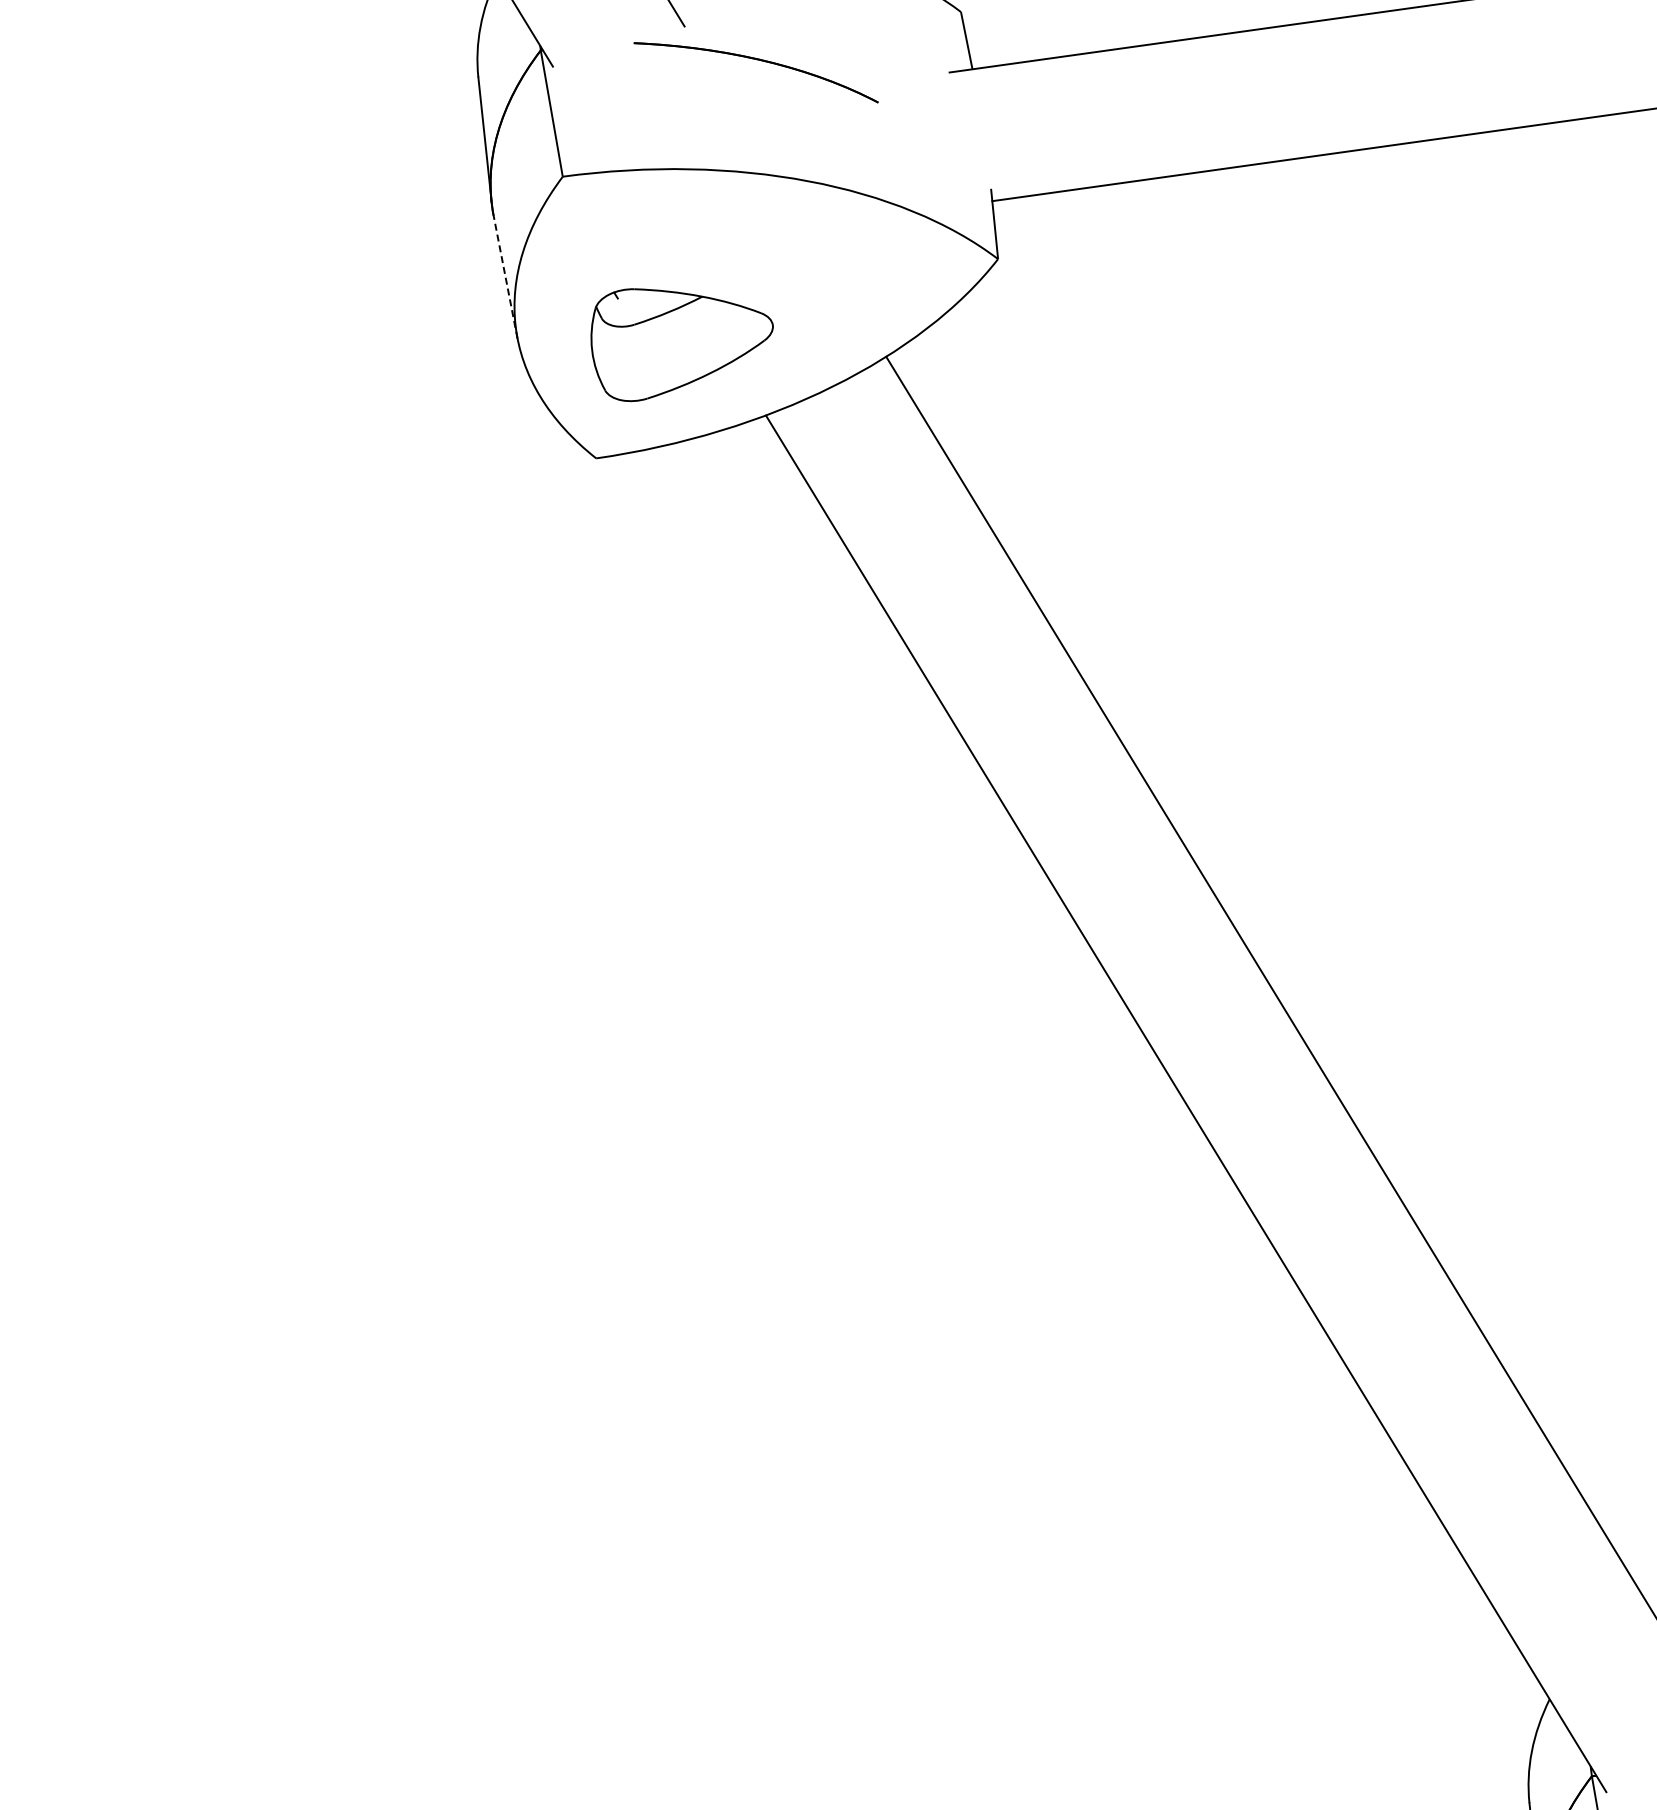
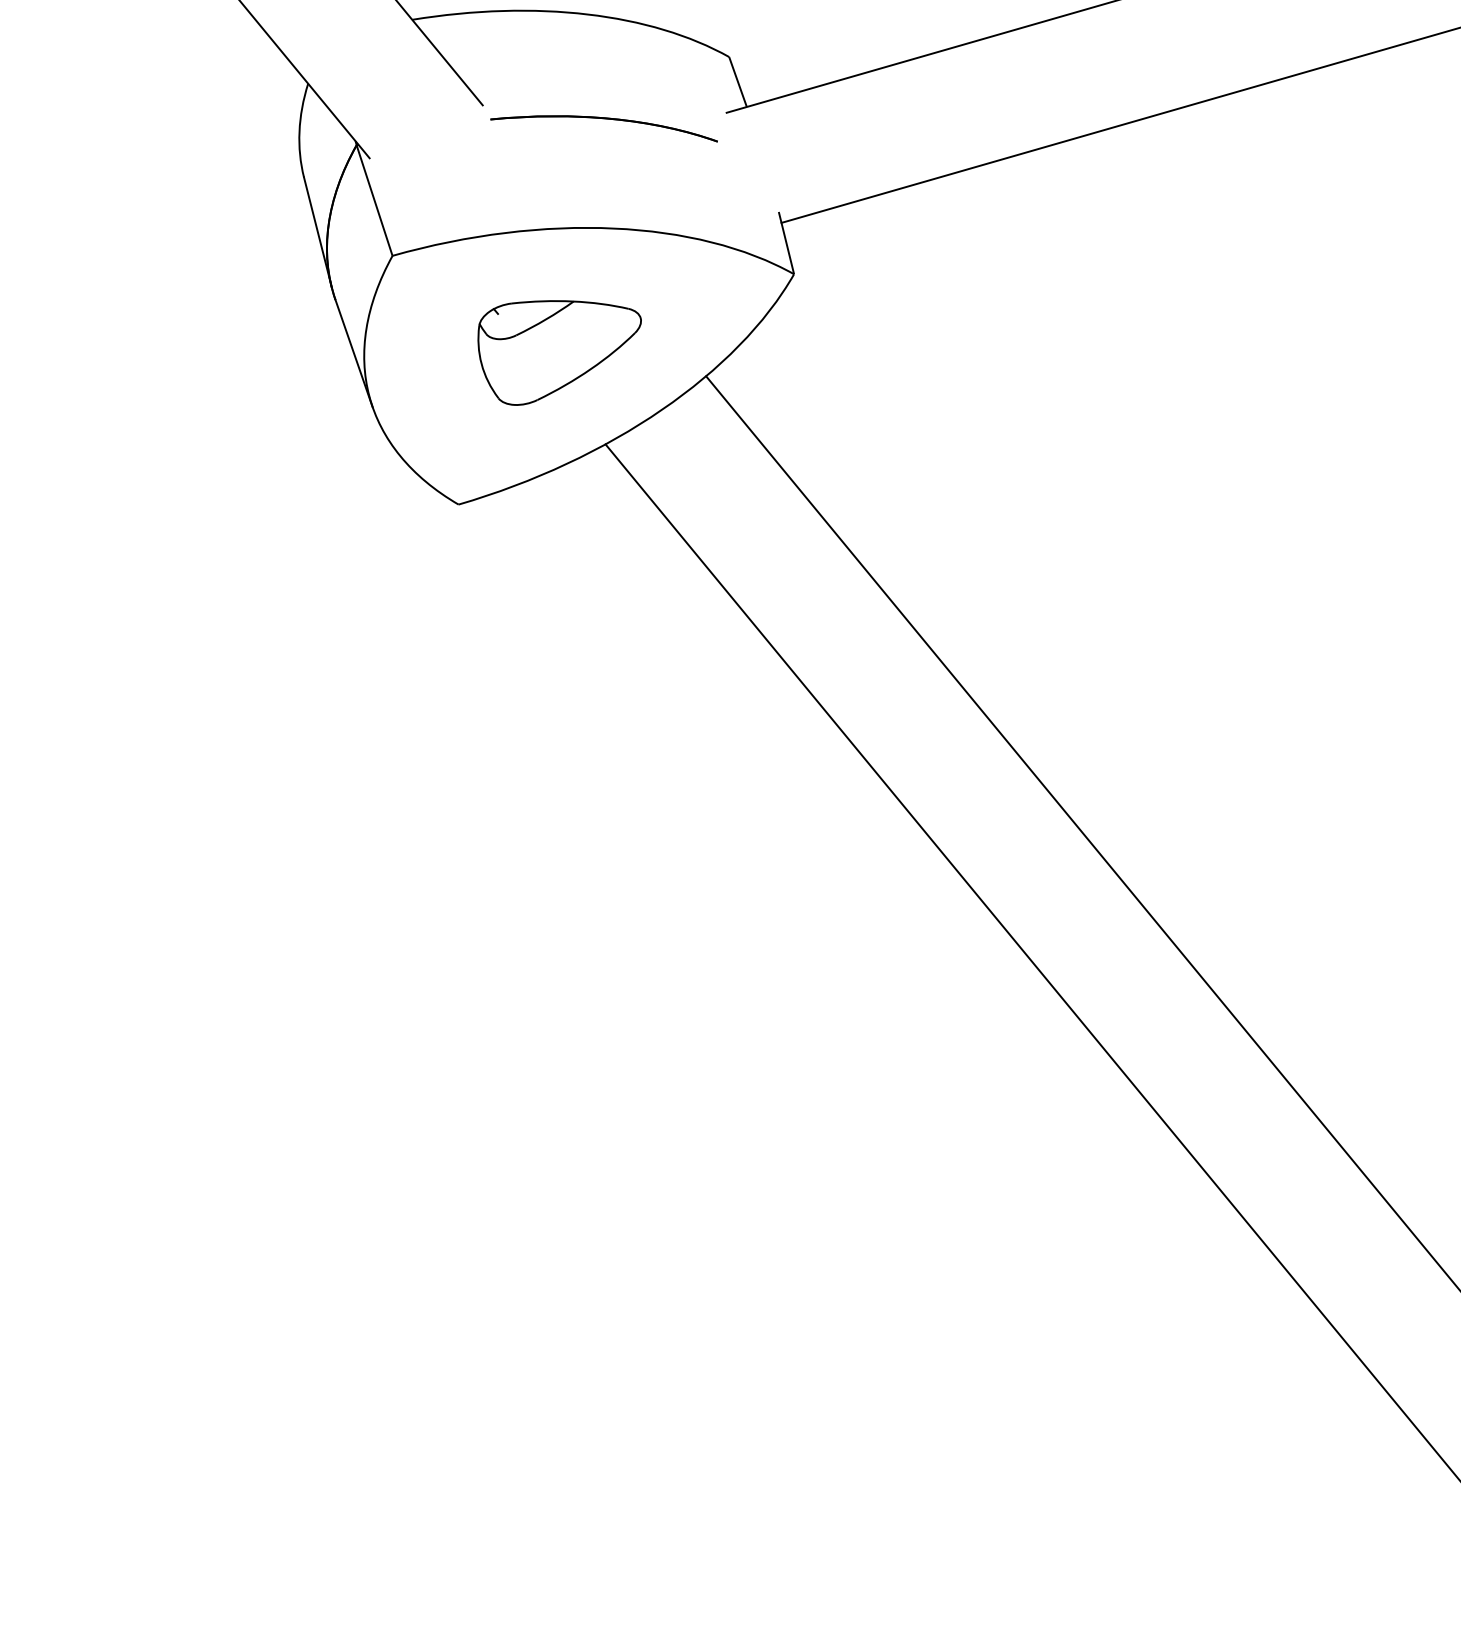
part: (757, 60) -> (603, 119), moved
line: (505, 276) -> (353, 352), dashed -> solid
part: (681, 345) -> (561, 348), moved

